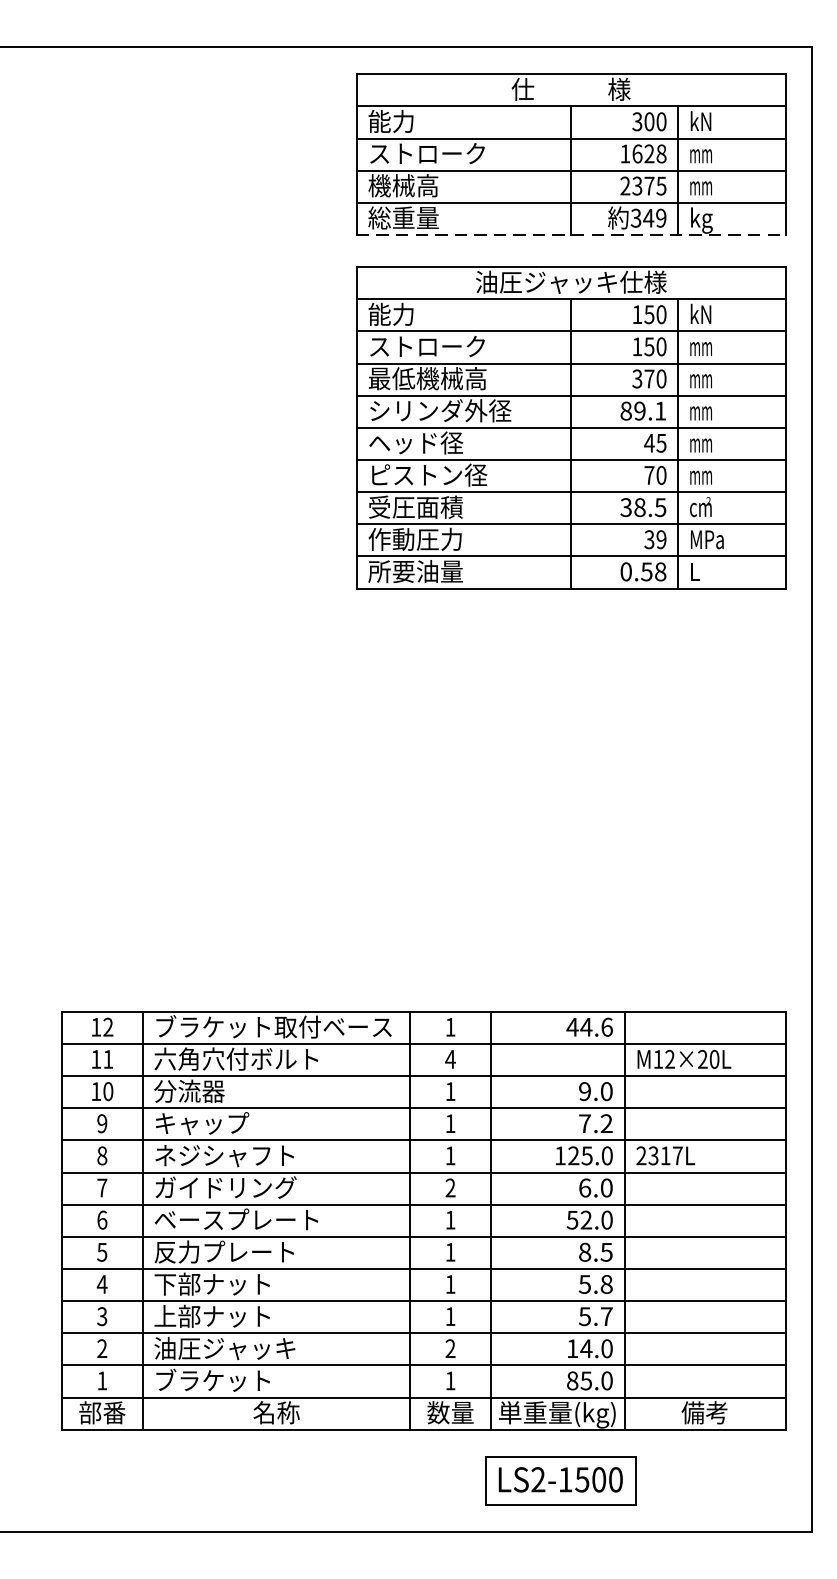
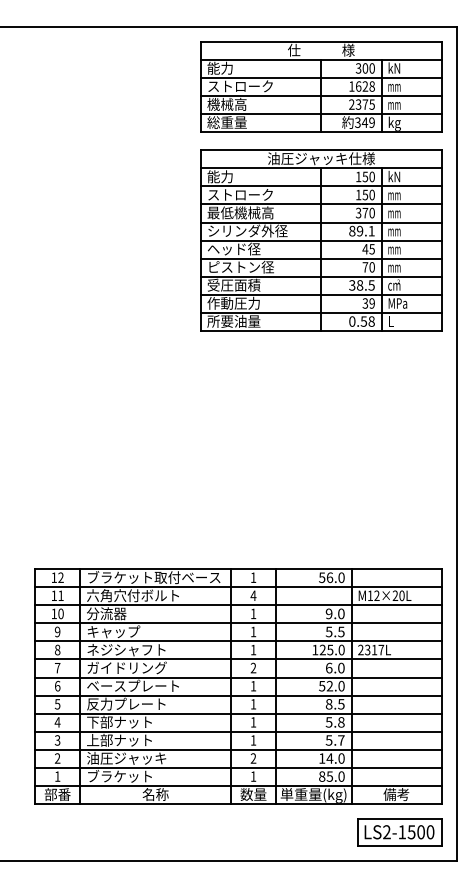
line: (571, 235) -> (321, 132), dashed -> solid
text: (589, 1026) -> (331, 577), 44.6 -> 56.0
text: (594, 1122) -> (334, 631), 7.2 -> 5.5
part: (560, 1480) -> (399, 832), moved

